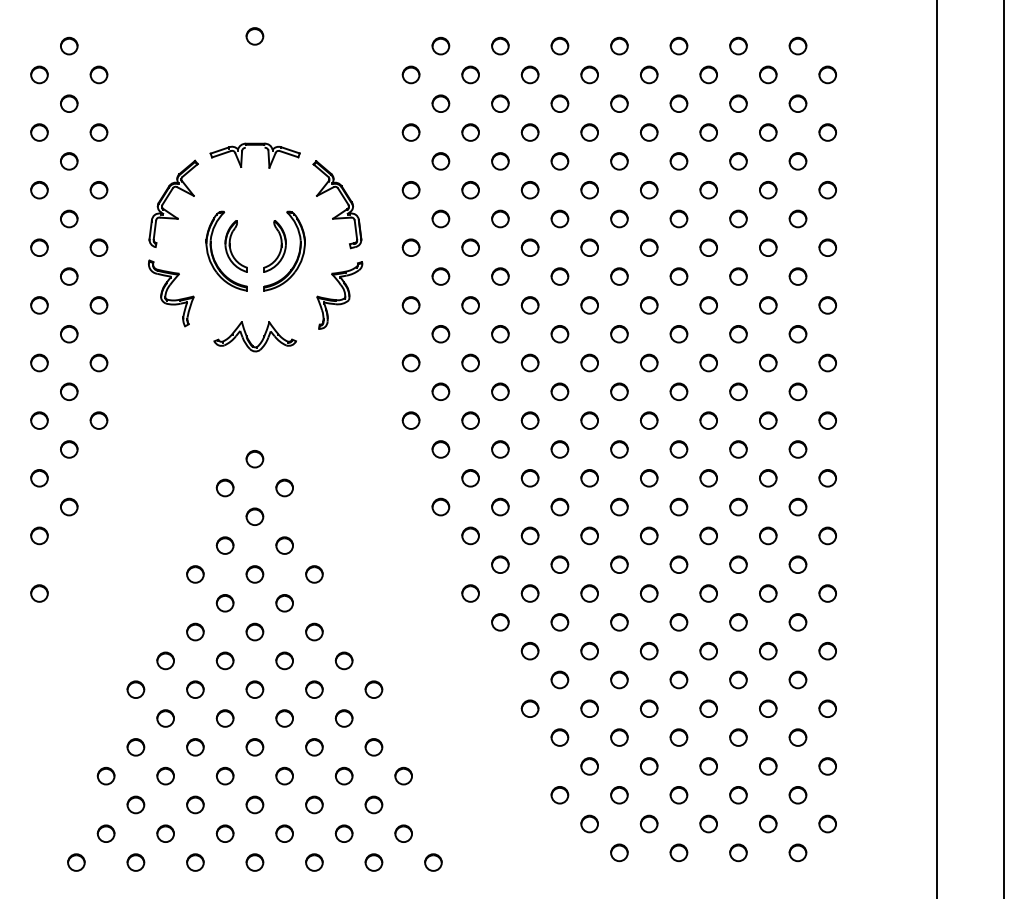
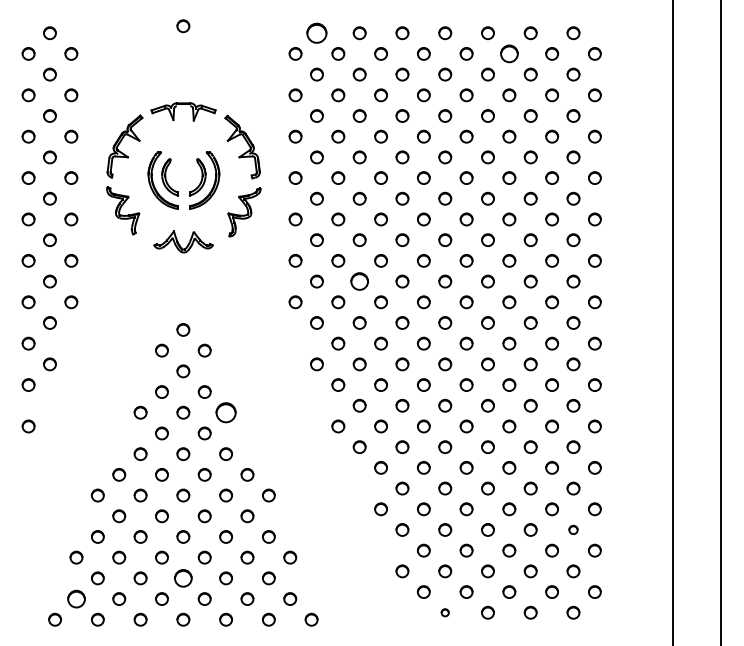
part: (440, 45) -> (316, 32), size x1.6
part: (708, 74) -> (509, 53), size x1.4
part: (500, 391) -> (359, 281), size x1.4
circle: (314, 574) -> (226, 412), size x1.6
part: (797, 737) -> (573, 529), size x0.7
part: (254, 804) -> (183, 578), size x1.4
part: (105, 833) -> (76, 598), size x1.4
part: (619, 852) -> (445, 612), size x0.6

